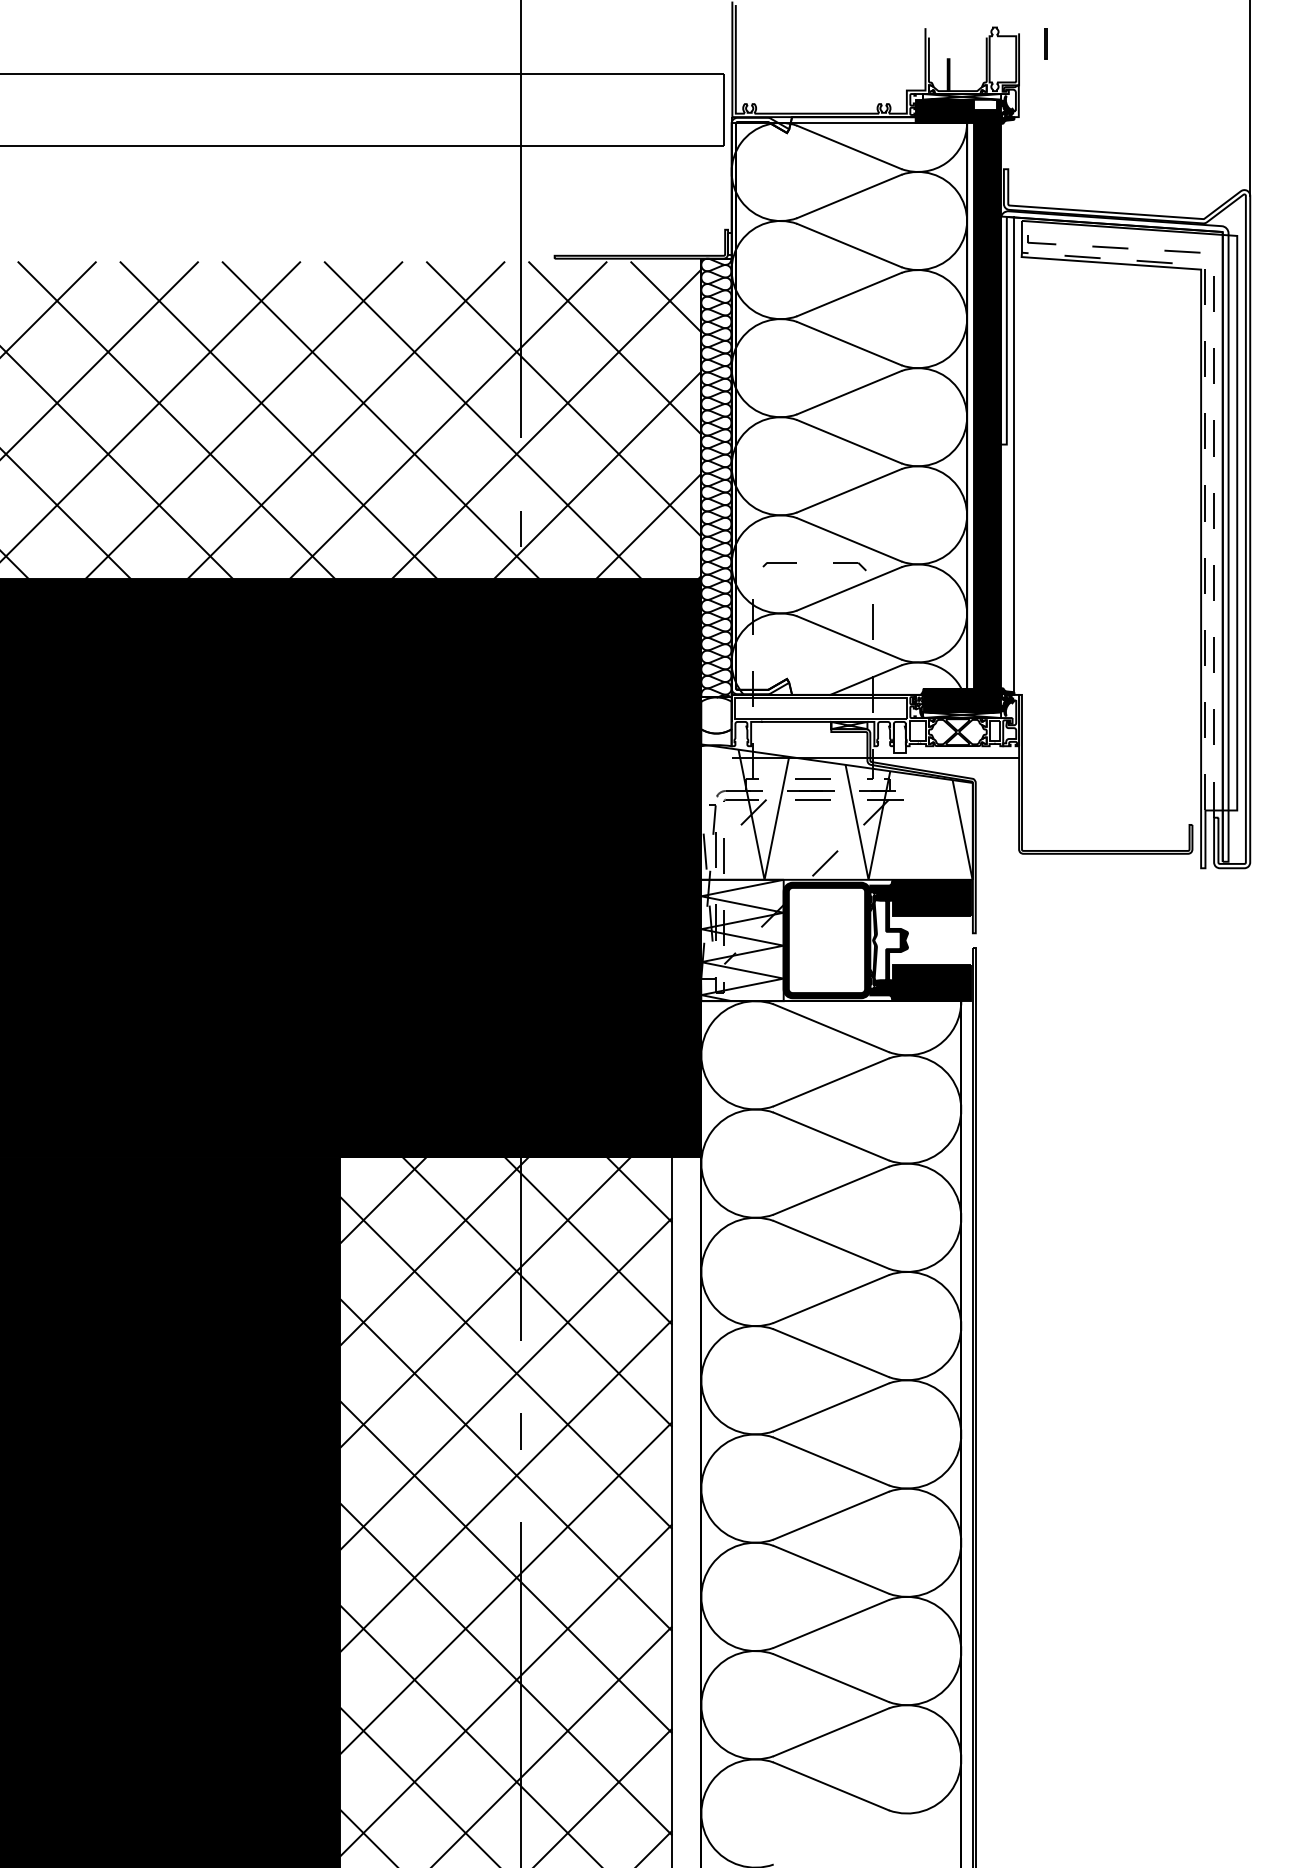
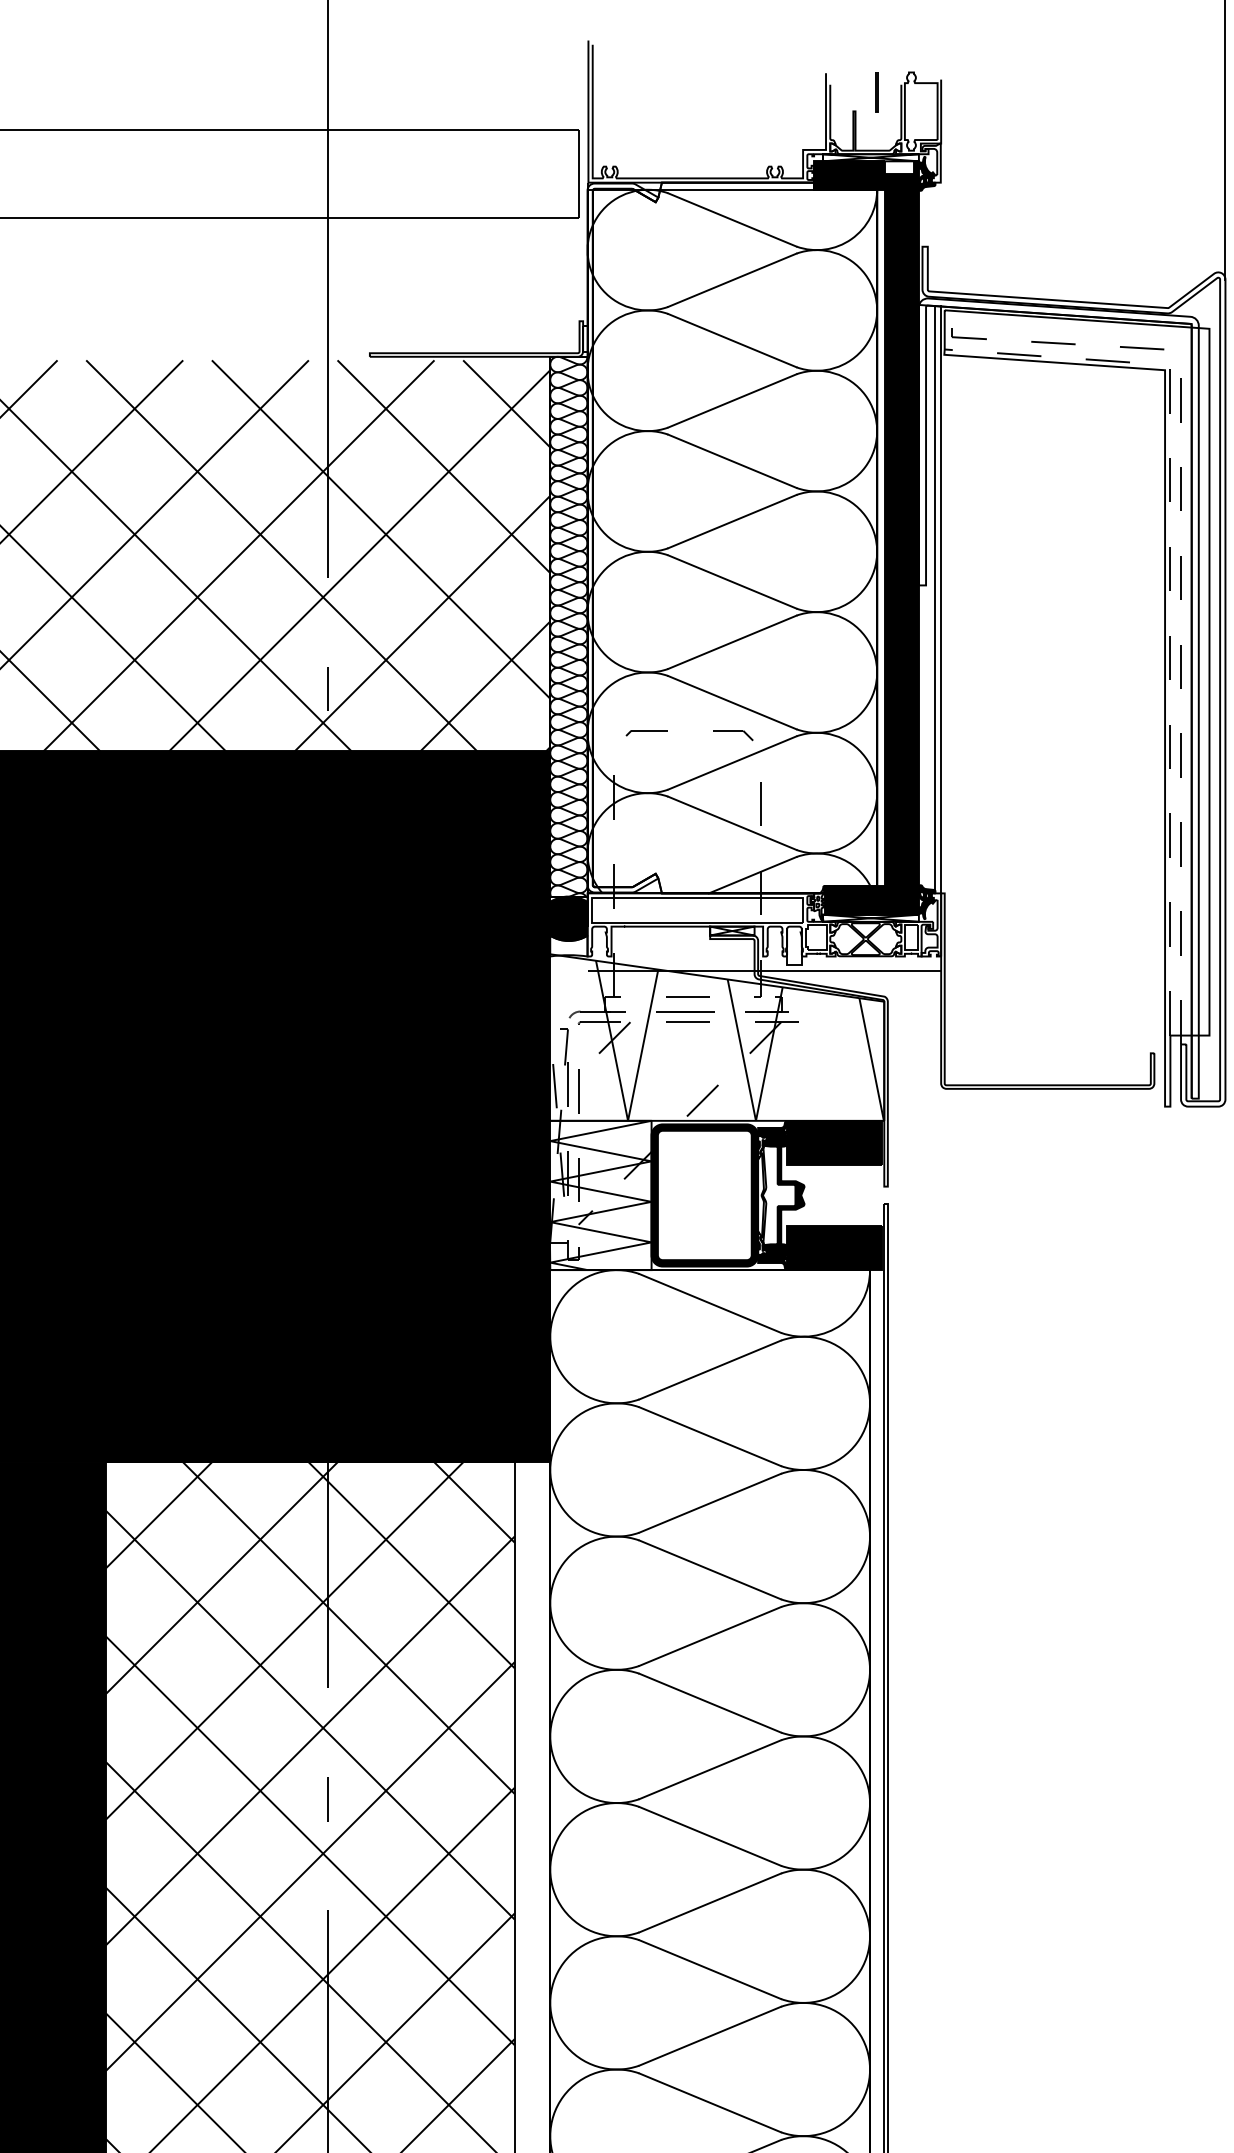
line: (1045, 43) -> (876, 92), moved
line: (1019, 455) -> (941, 598), added
fill: (716, 715) -> (568, 918), added

